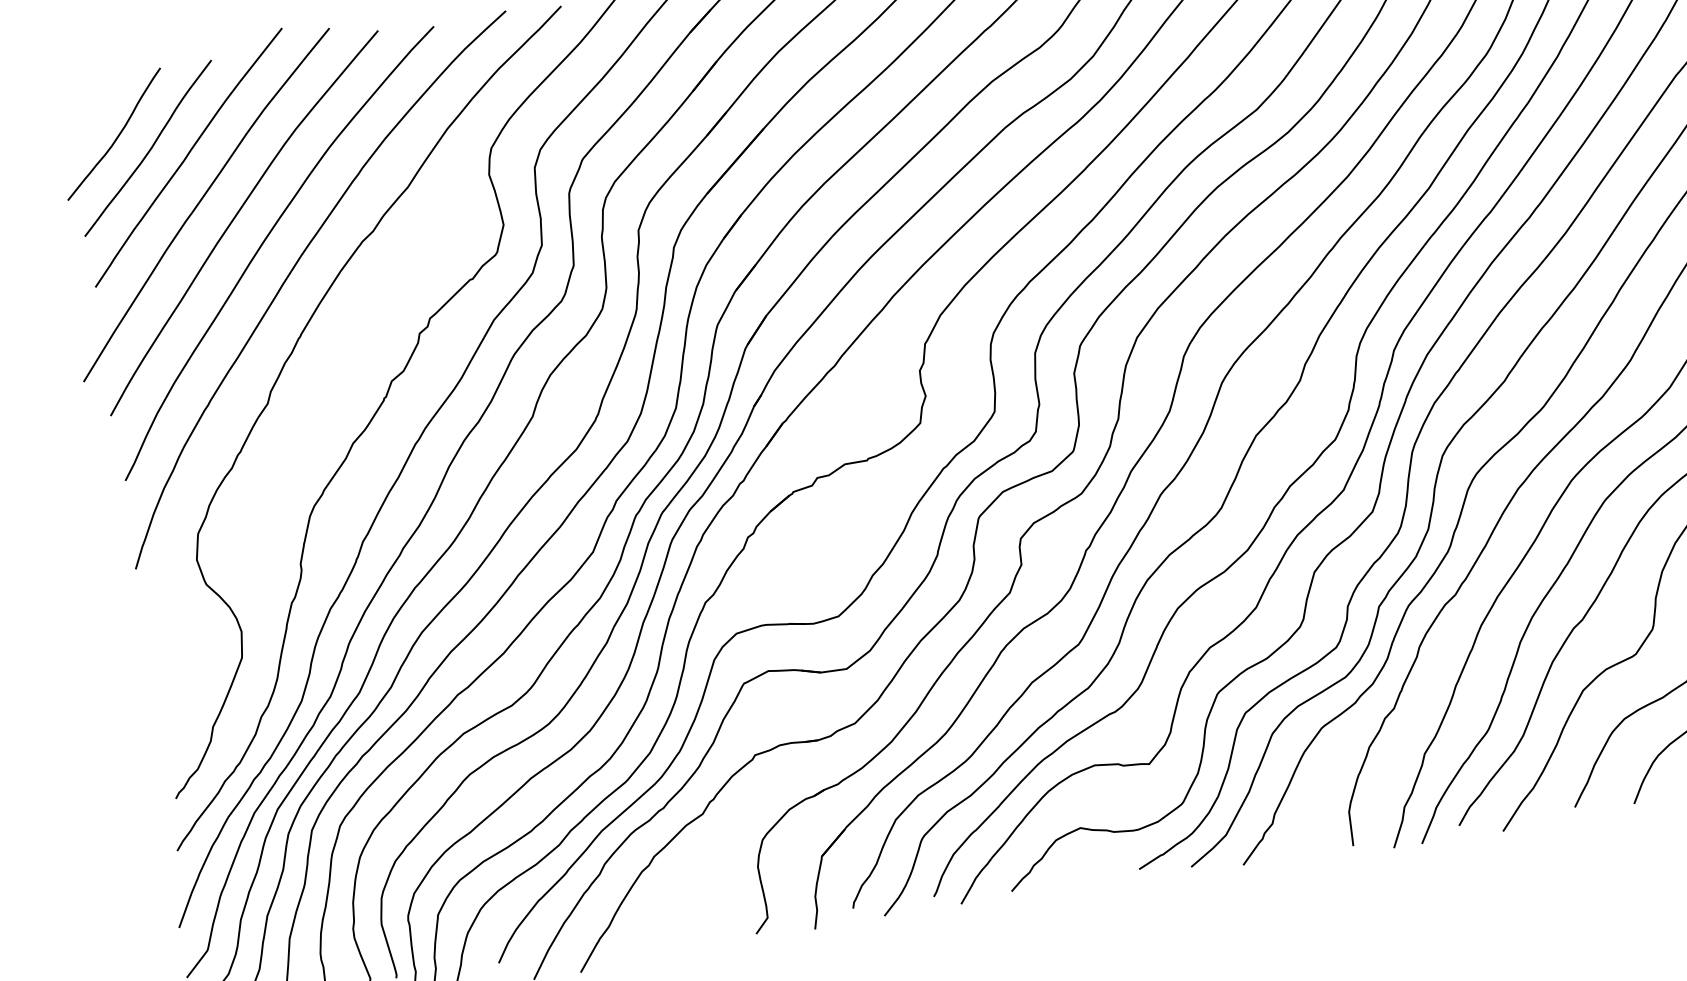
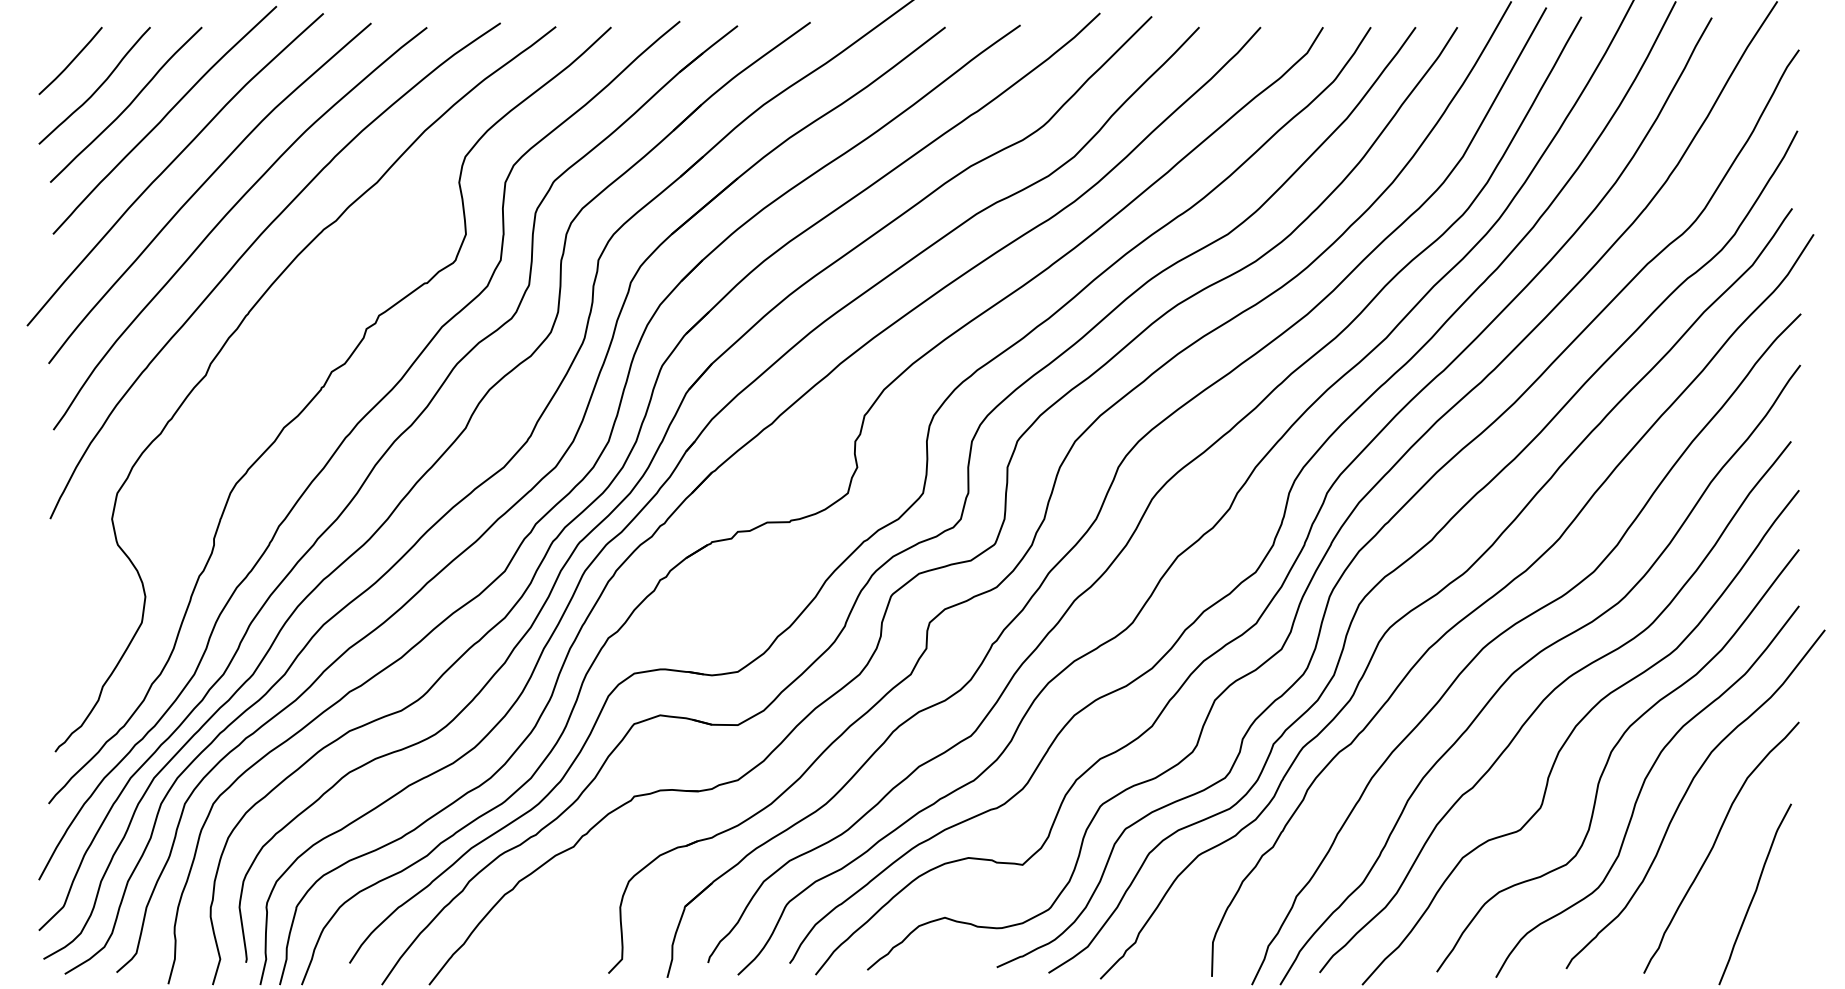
line: (87, 112) -> (71, 60), added

